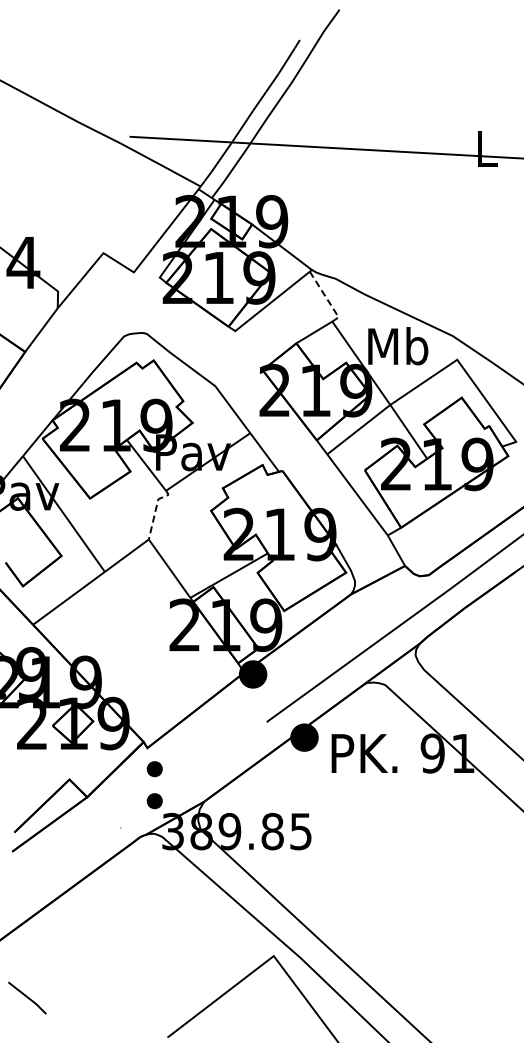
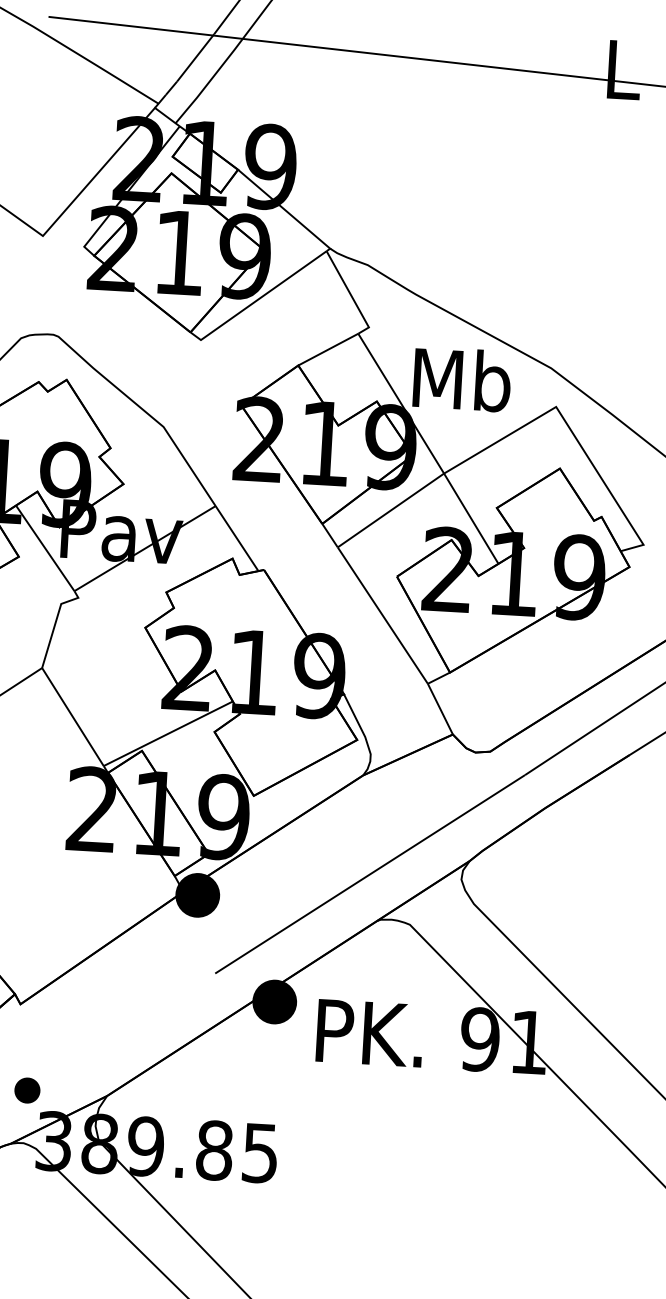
line: (326, 298) -> (351, 295), dashed -> solid
line: (155, 510) -> (55, 621), dashed -> solid
part: (154, 769) -> (29, 1039), removed

